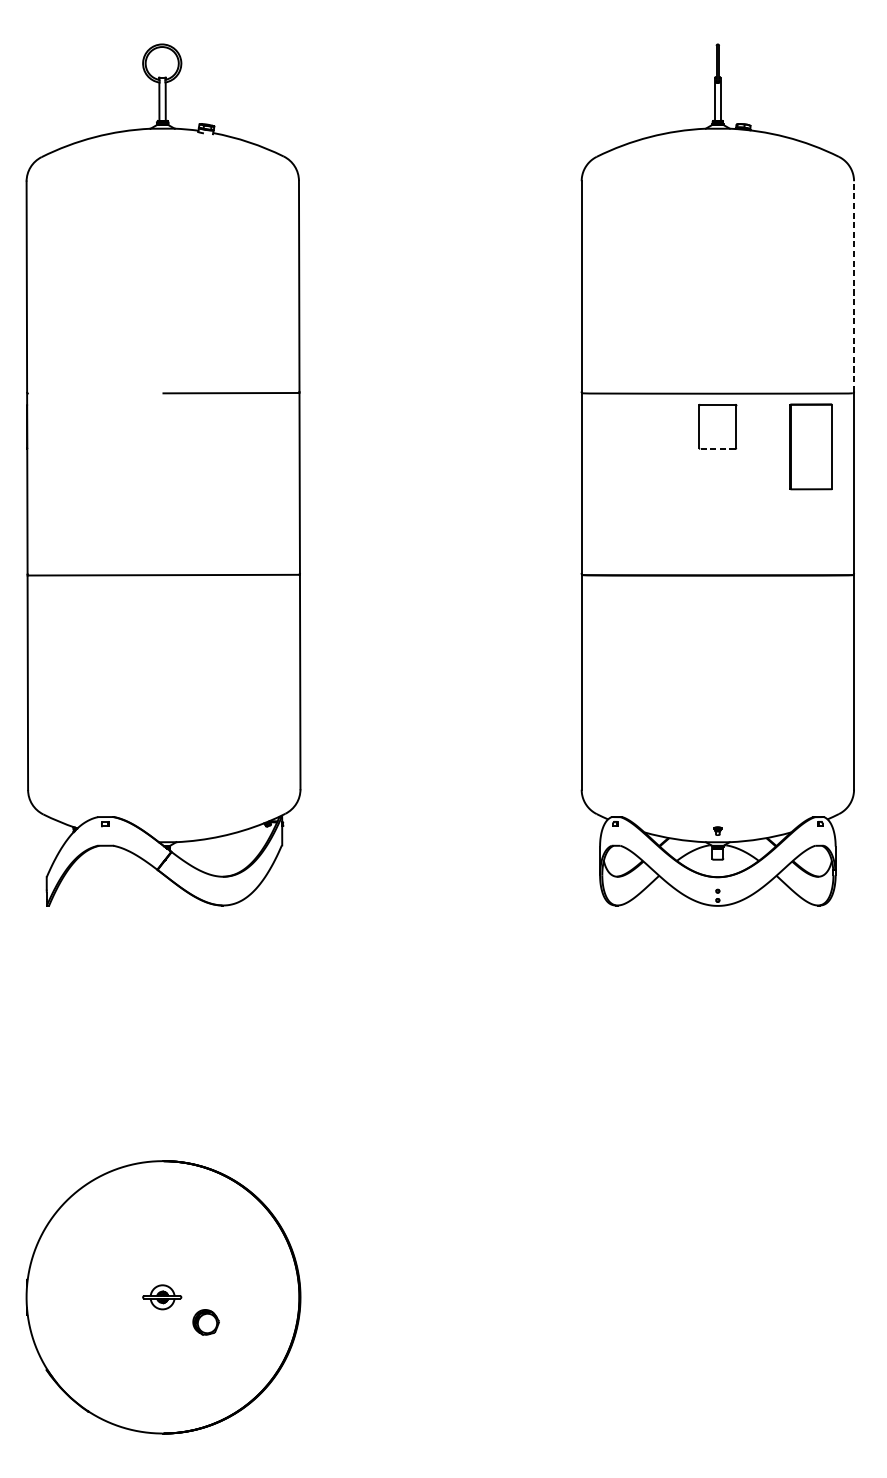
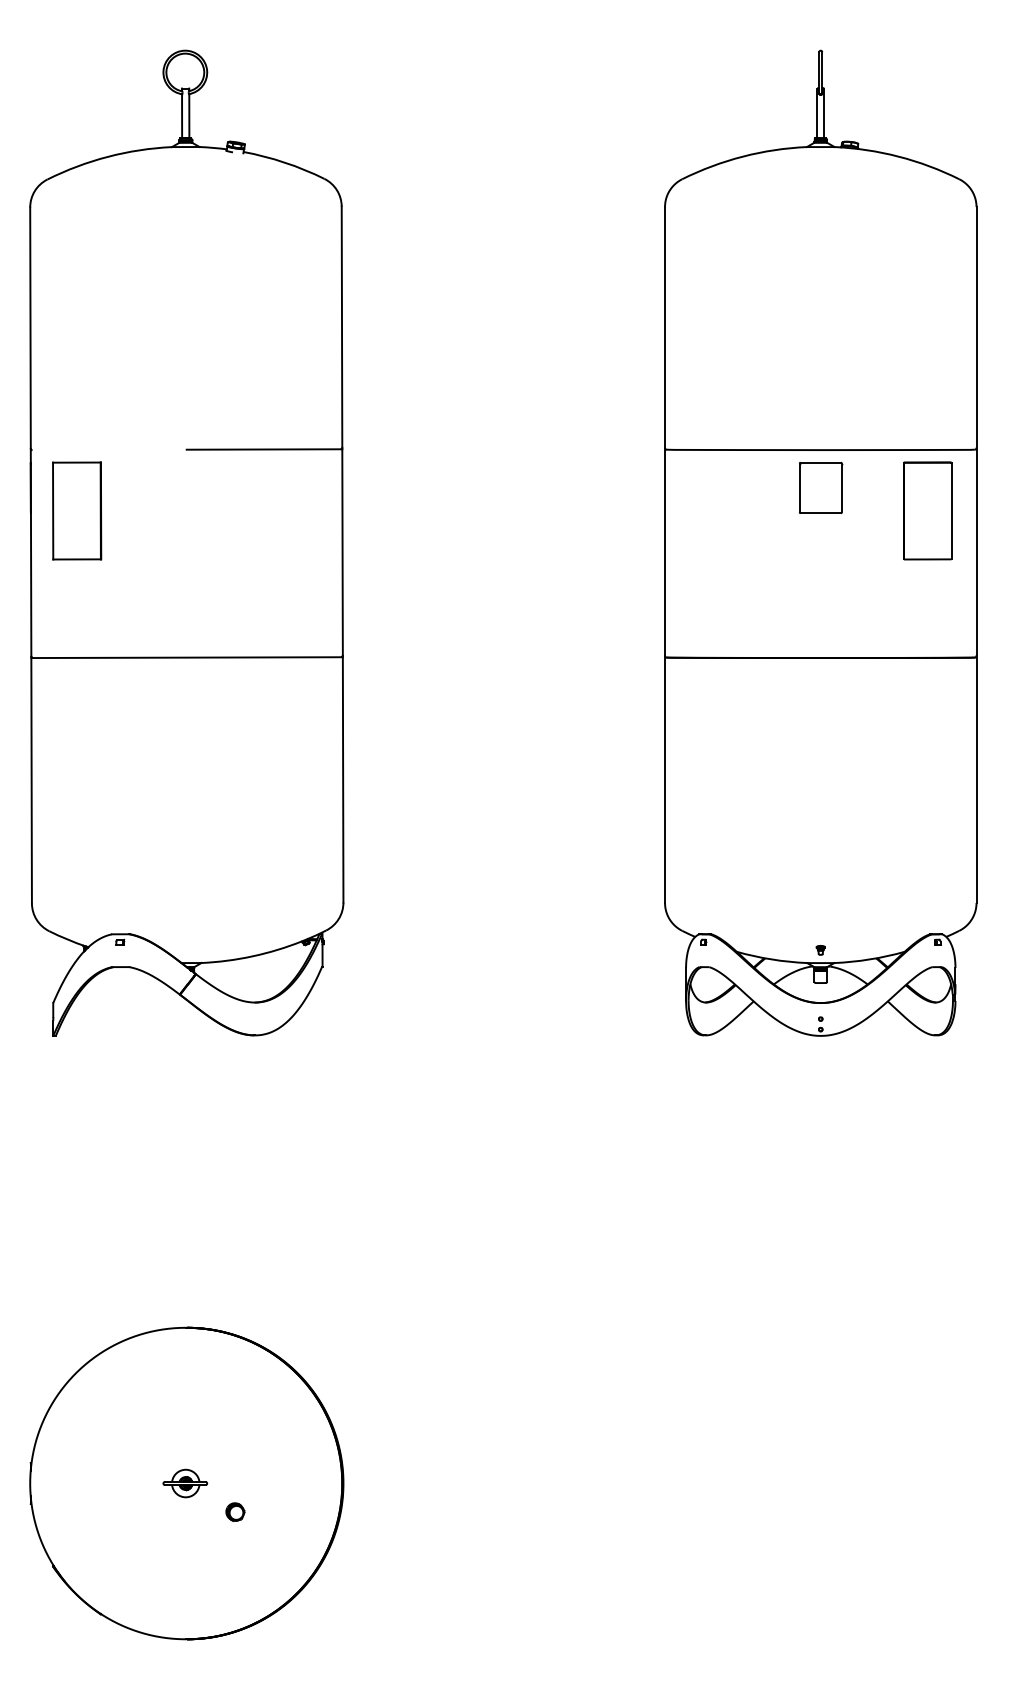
line: (854, 286) -> (976, 327), dashed -> solid
part: (67, 446) -> (77, 510), added
line: (717, 449) -> (820, 513), dashed -> solid
part: (206, 1321) -> (235, 1511), size x0.62

